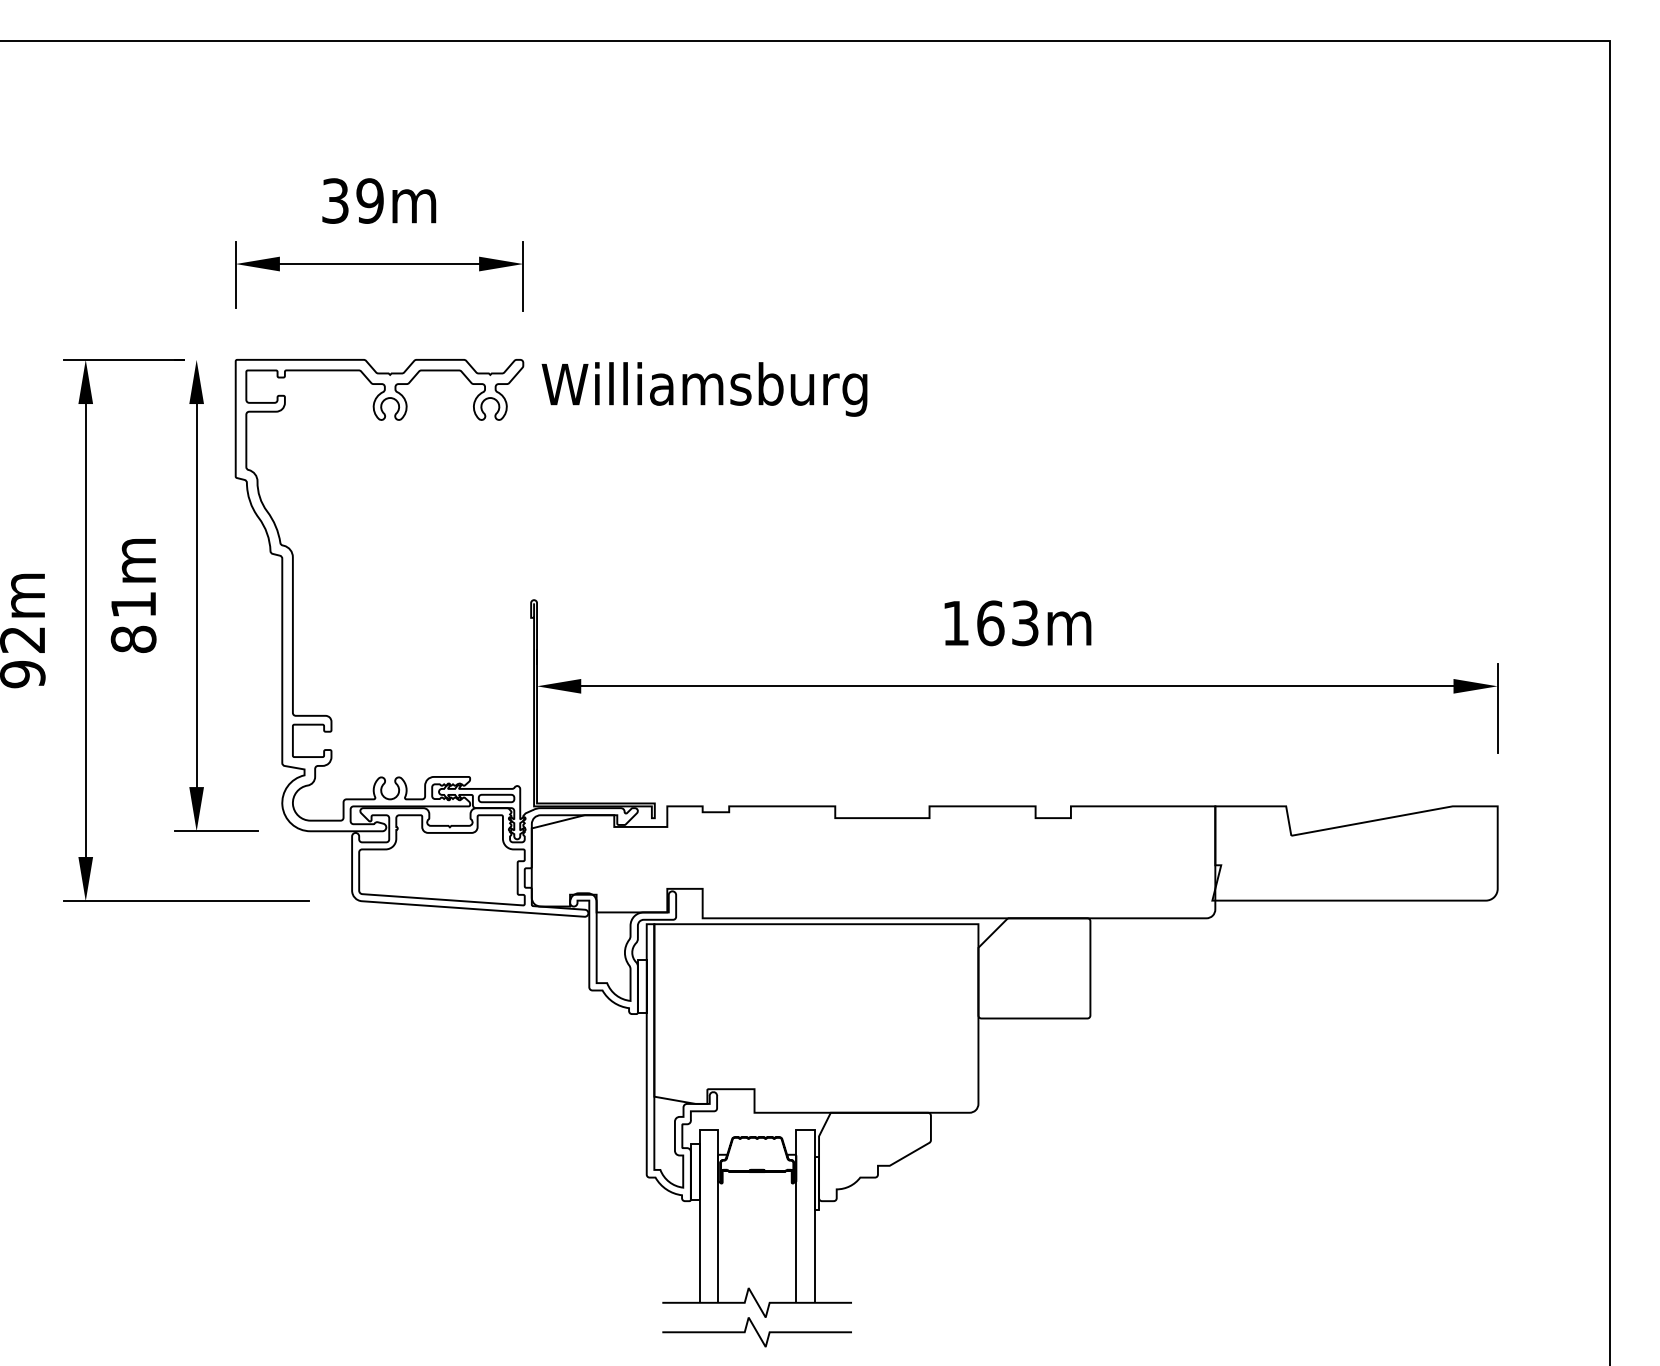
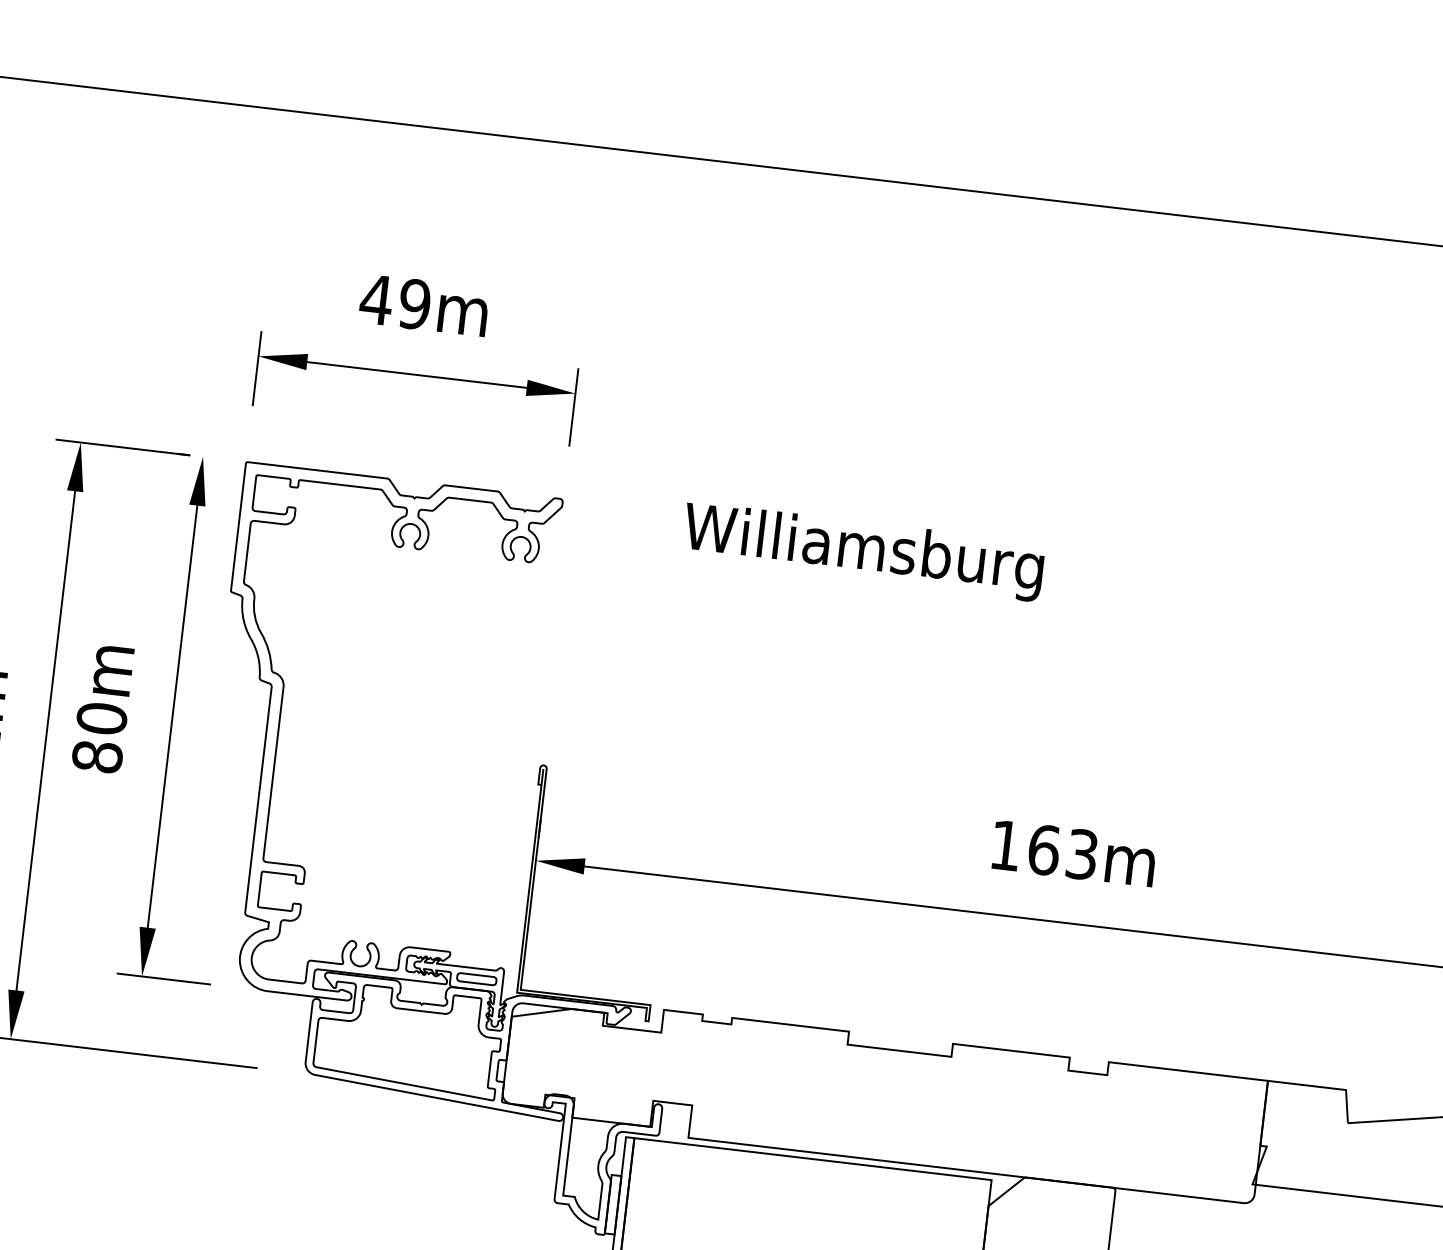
text: (335, 200) -> (376, 299), 39m -> 49m
text: (704, 389) -> (863, 551), moved
text: (133, 604) -> (101, 718), 81m -> 80m

